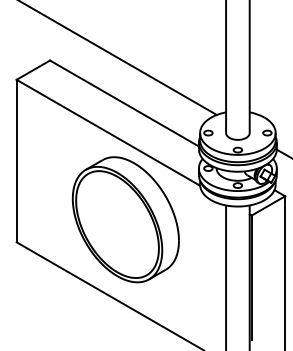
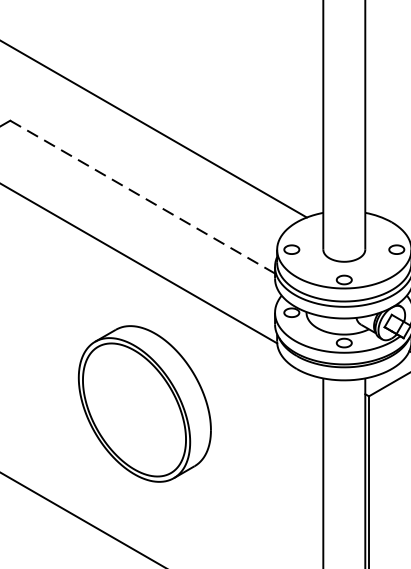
line: (124, 103) -> (142, 197), solid -> dashed
part: (125, 219) -> (144, 403), size x0.7

